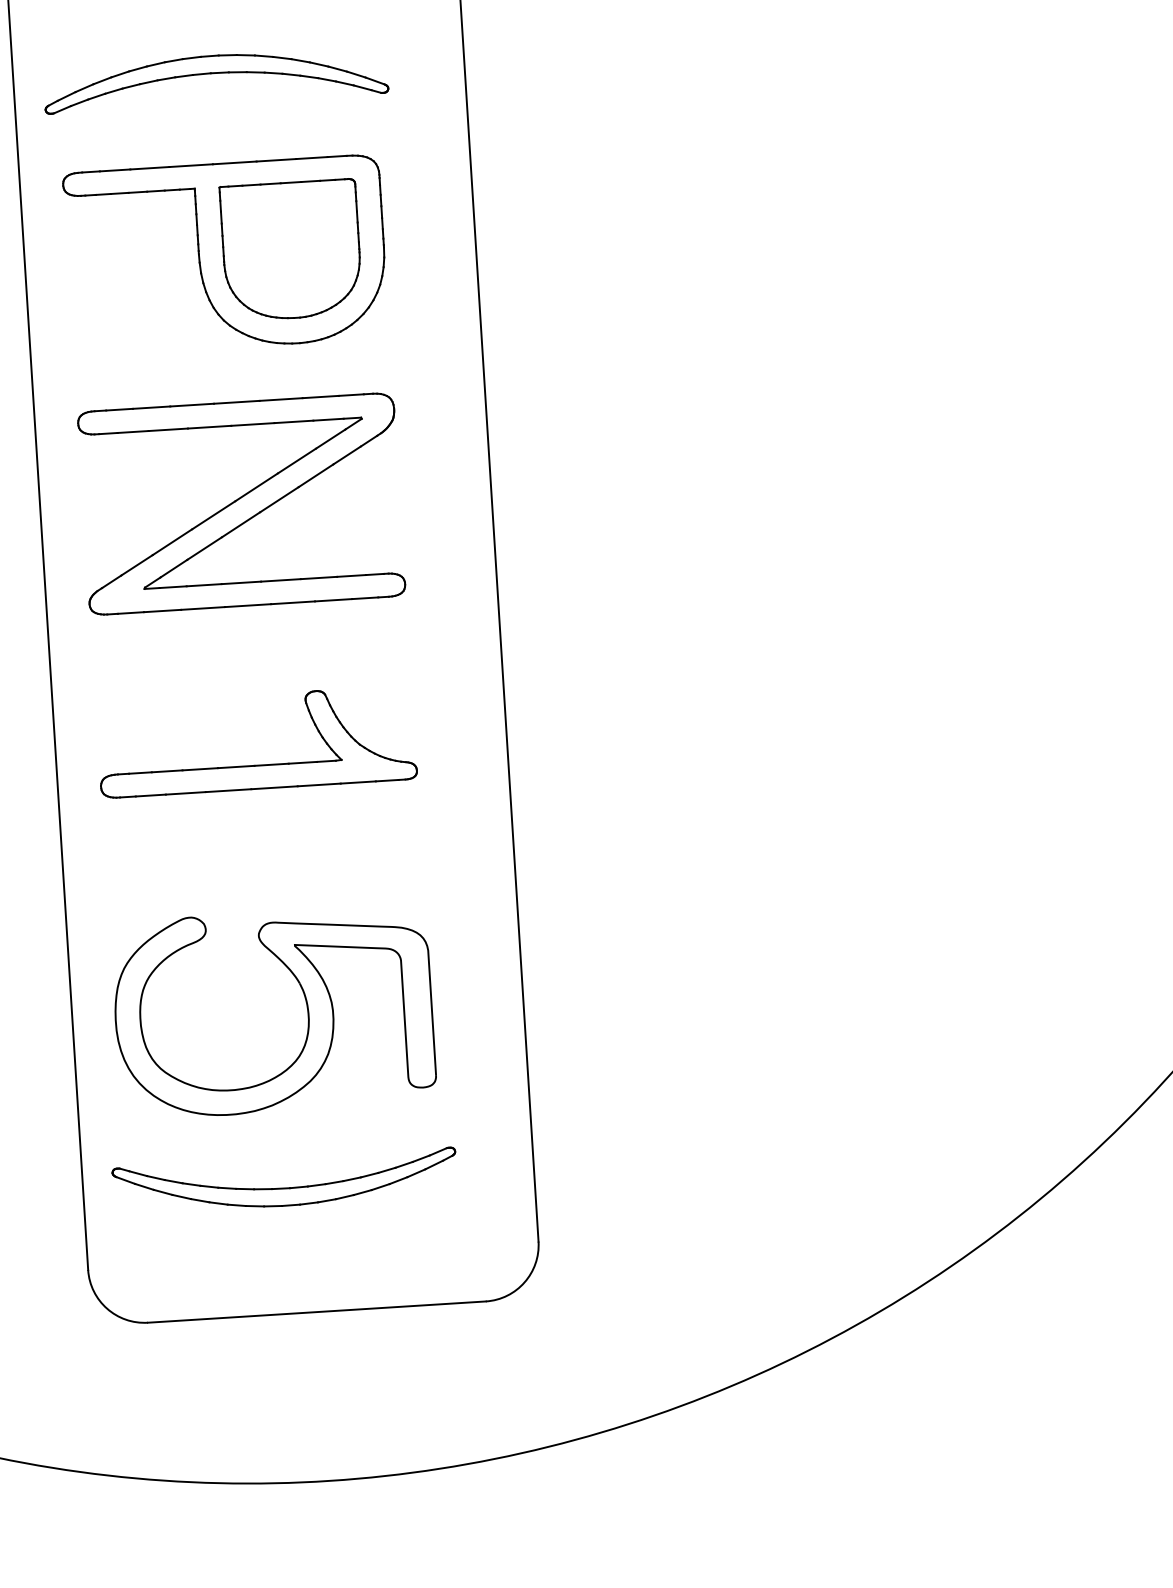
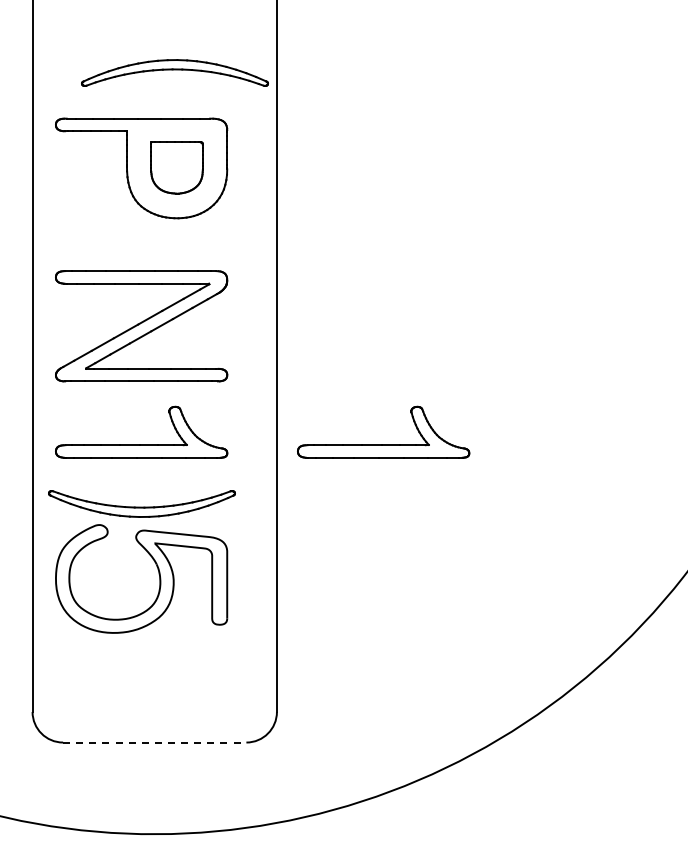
part: (214, 78) -> (174, 72), moved
part: (290, 249) -> (176, 167), size x0.7
part: (241, 504) -> (141, 326), moved
part: (703, 736) -> (383, 444), added
part: (284, 1180) -> (141, 503), moved
line: (316, 1312) -> (154, 742), solid -> dashed

